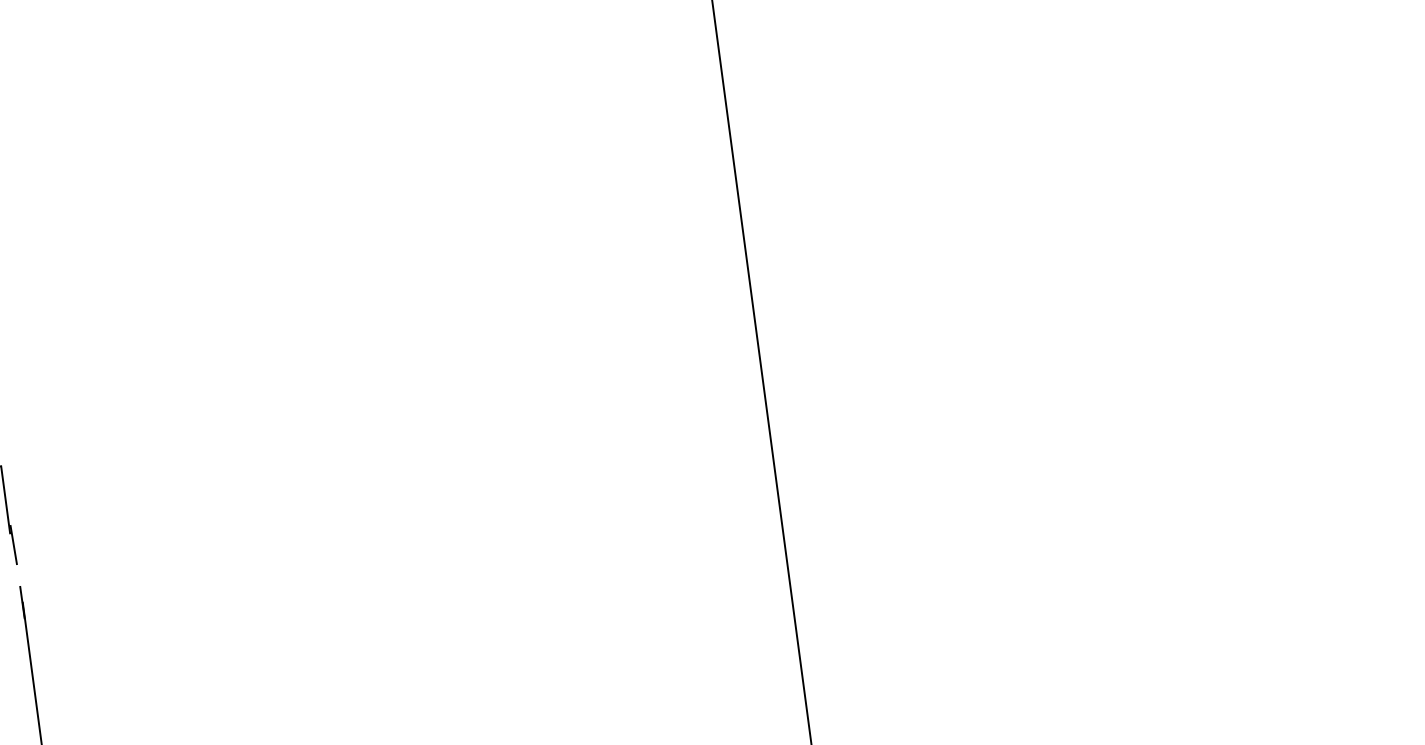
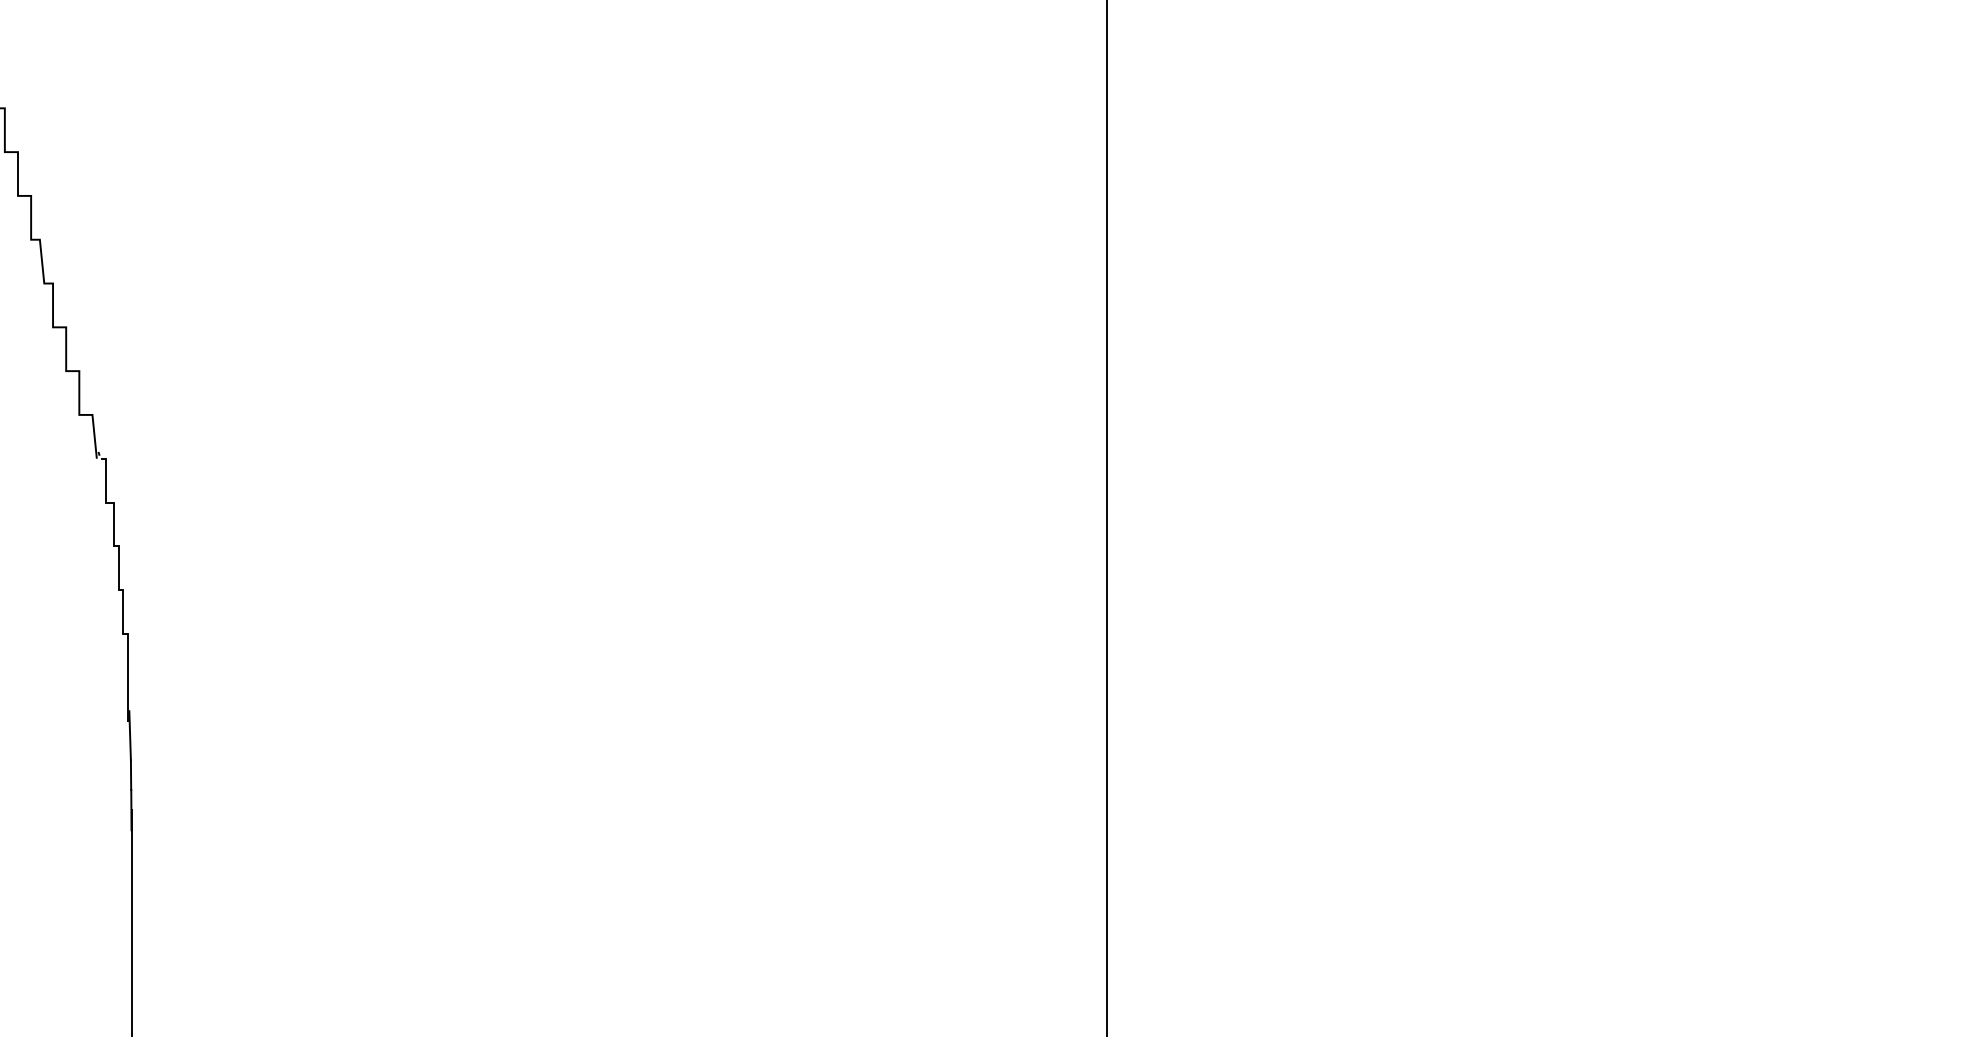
line: (18, 575) -> (130, 775), added

